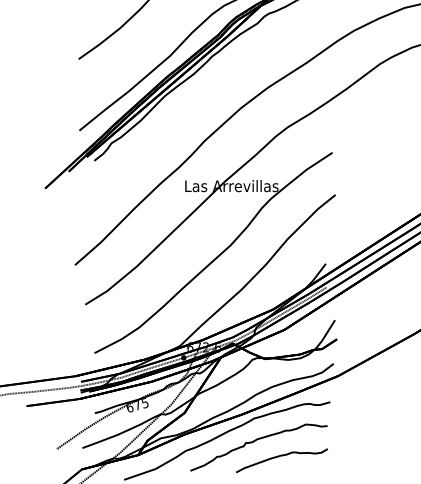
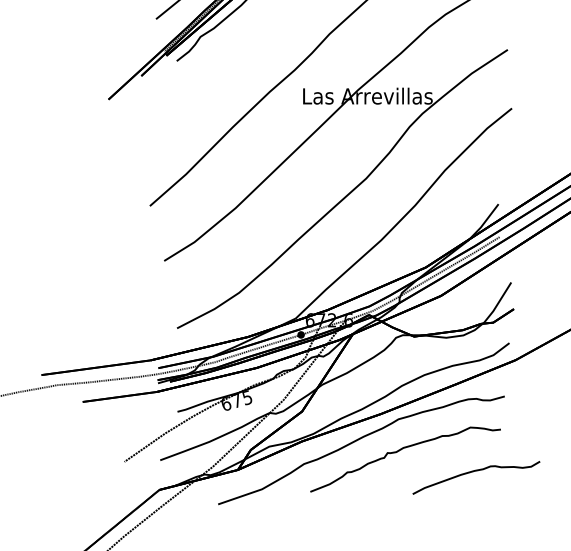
curve: (281, 456) -> (475, 471), moved

